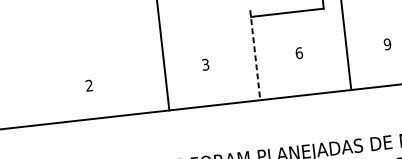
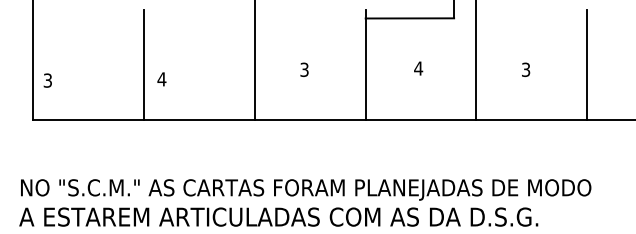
text: (387, 44) -> (525, 69), 9 -> 3
text: (299, 53) -> (418, 68), 6 -> 4
line: (255, 55) -> (365, 65), dashed -> solid
line: (72, 75) -> (143, 64), added
text: (89, 85) -> (161, 79), 2 -> 4

